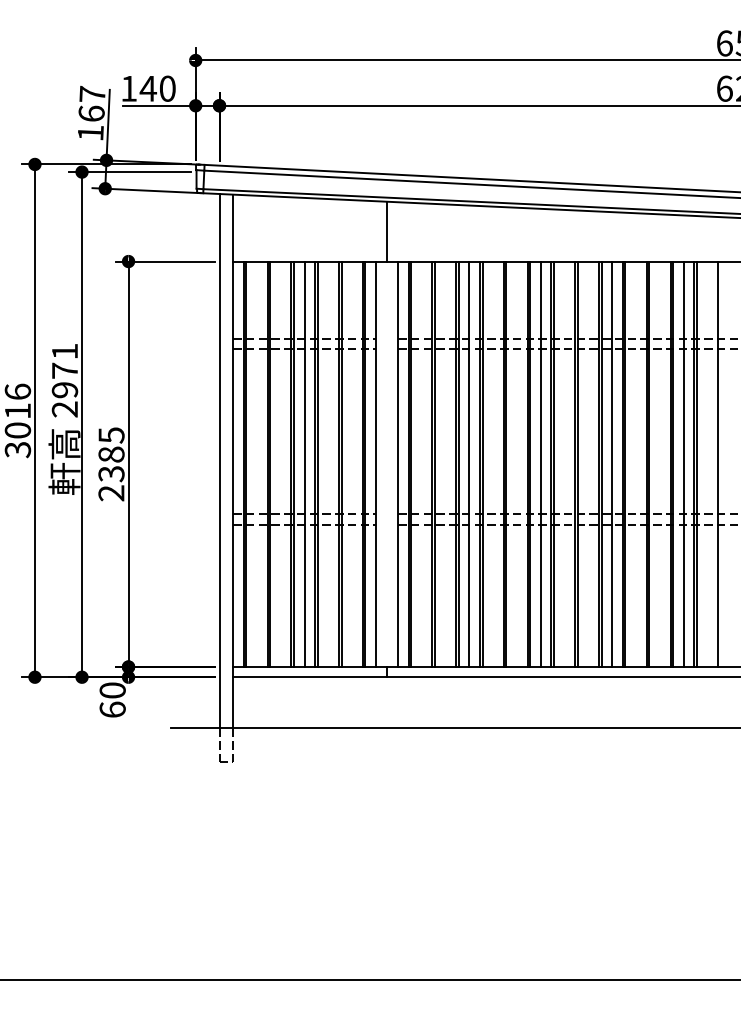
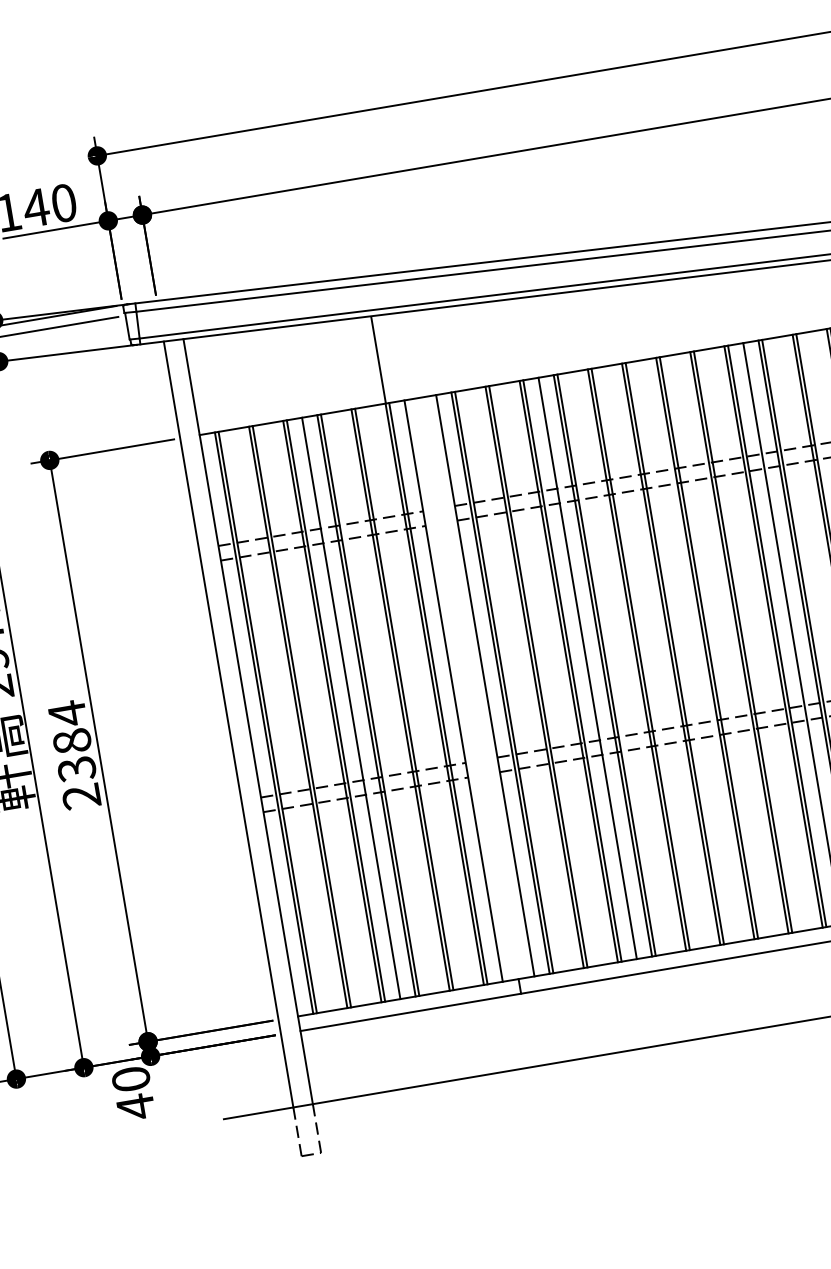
line: (386, 231) -> (377, 360), moved
text: (111, 435) -> (67, 713), 2385 -> 2384
line: (540, 464) -> (689, 651), removed
text: (112, 709) -> (135, 1106), 60 -> 40

